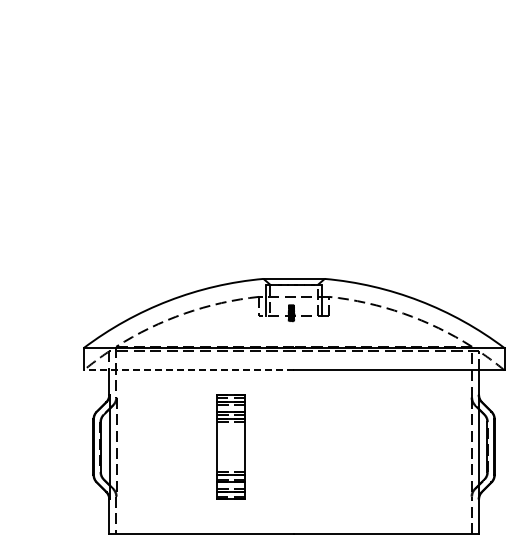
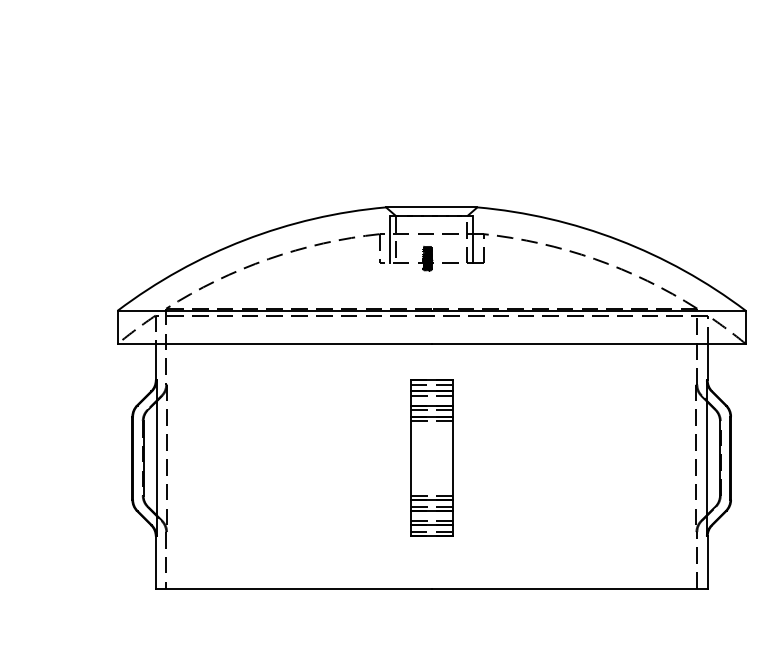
line: (188, 370) -> (274, 344), dashed -> solid
part: (230, 446) -> (430, 457), moved

